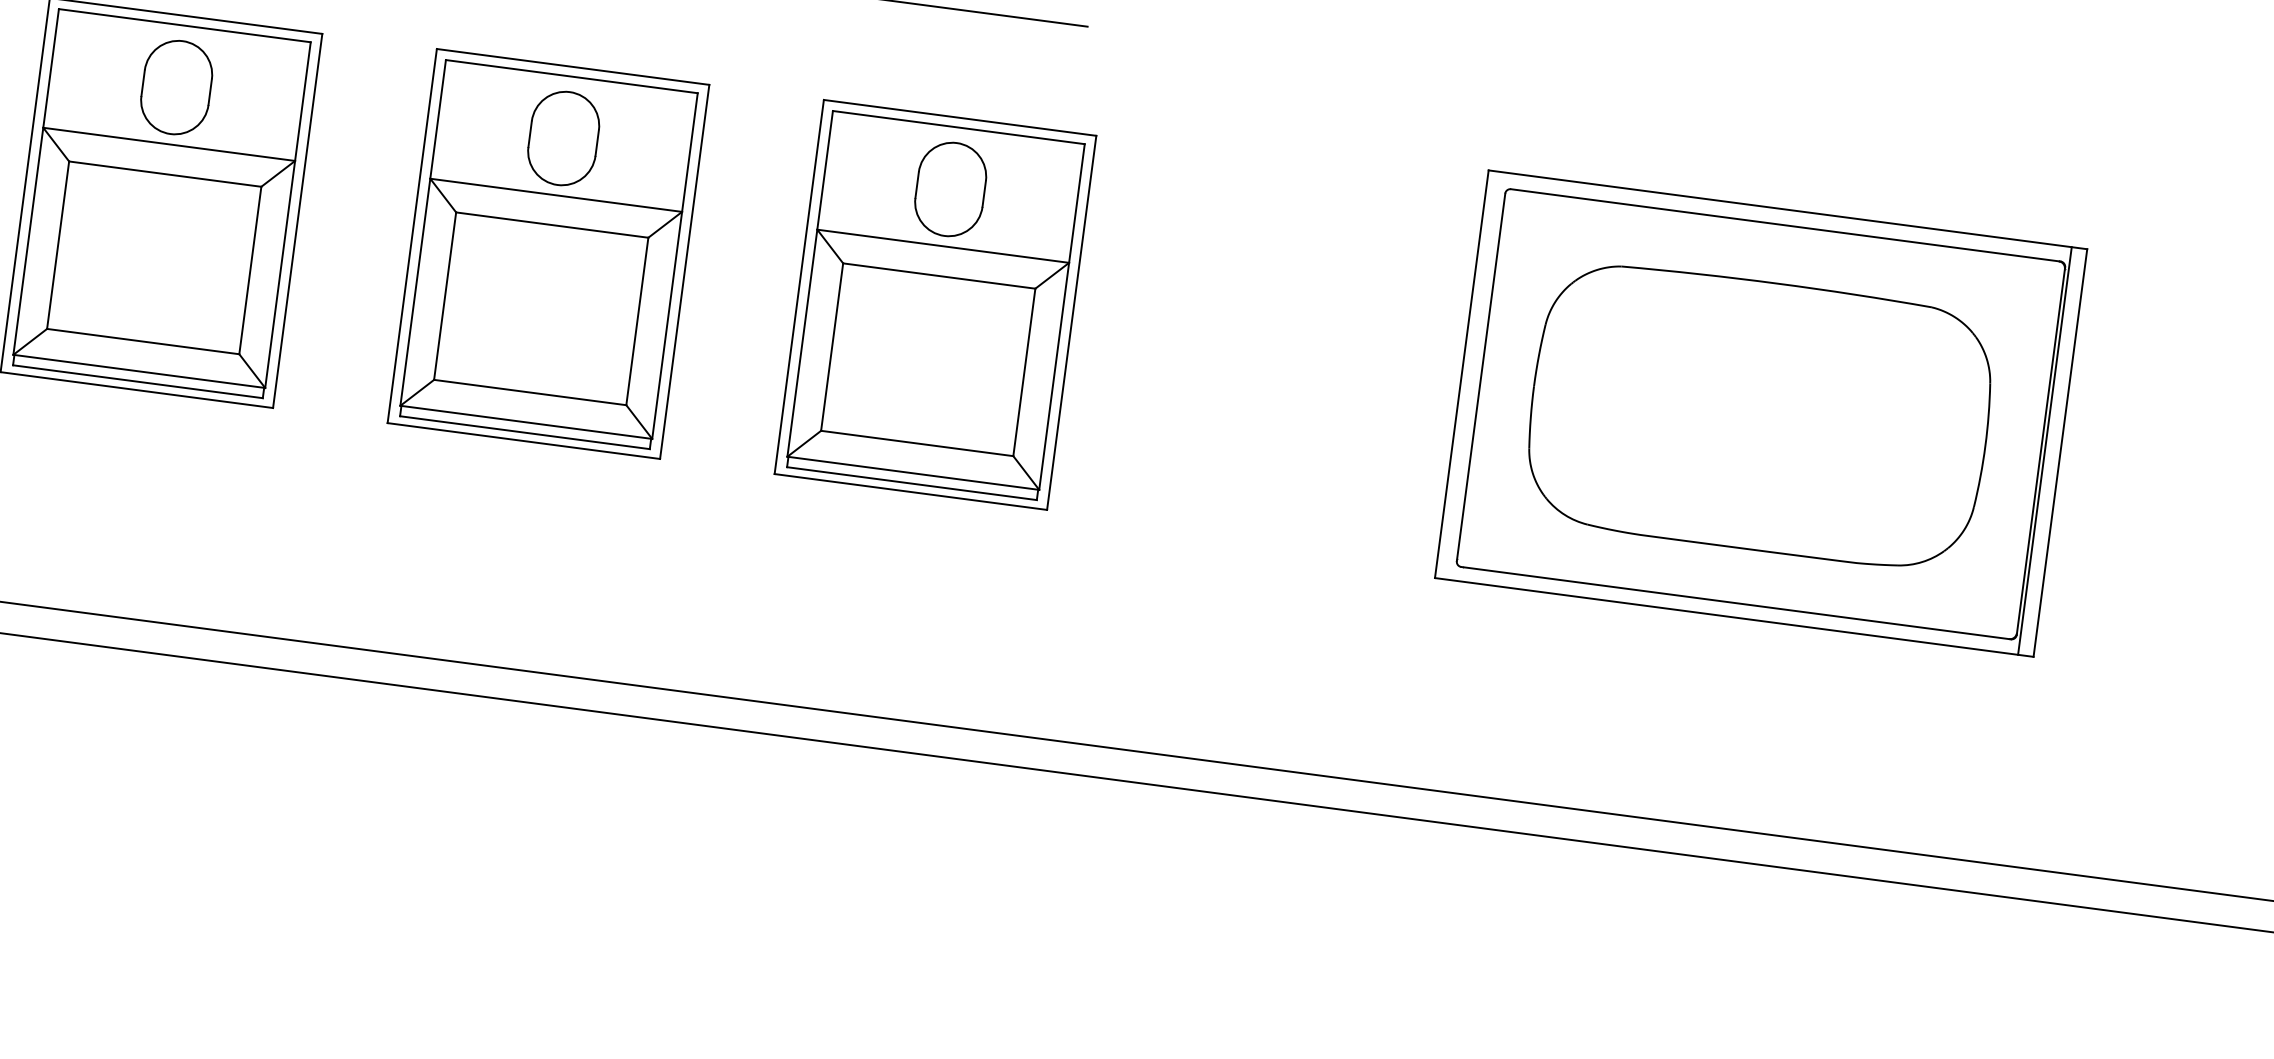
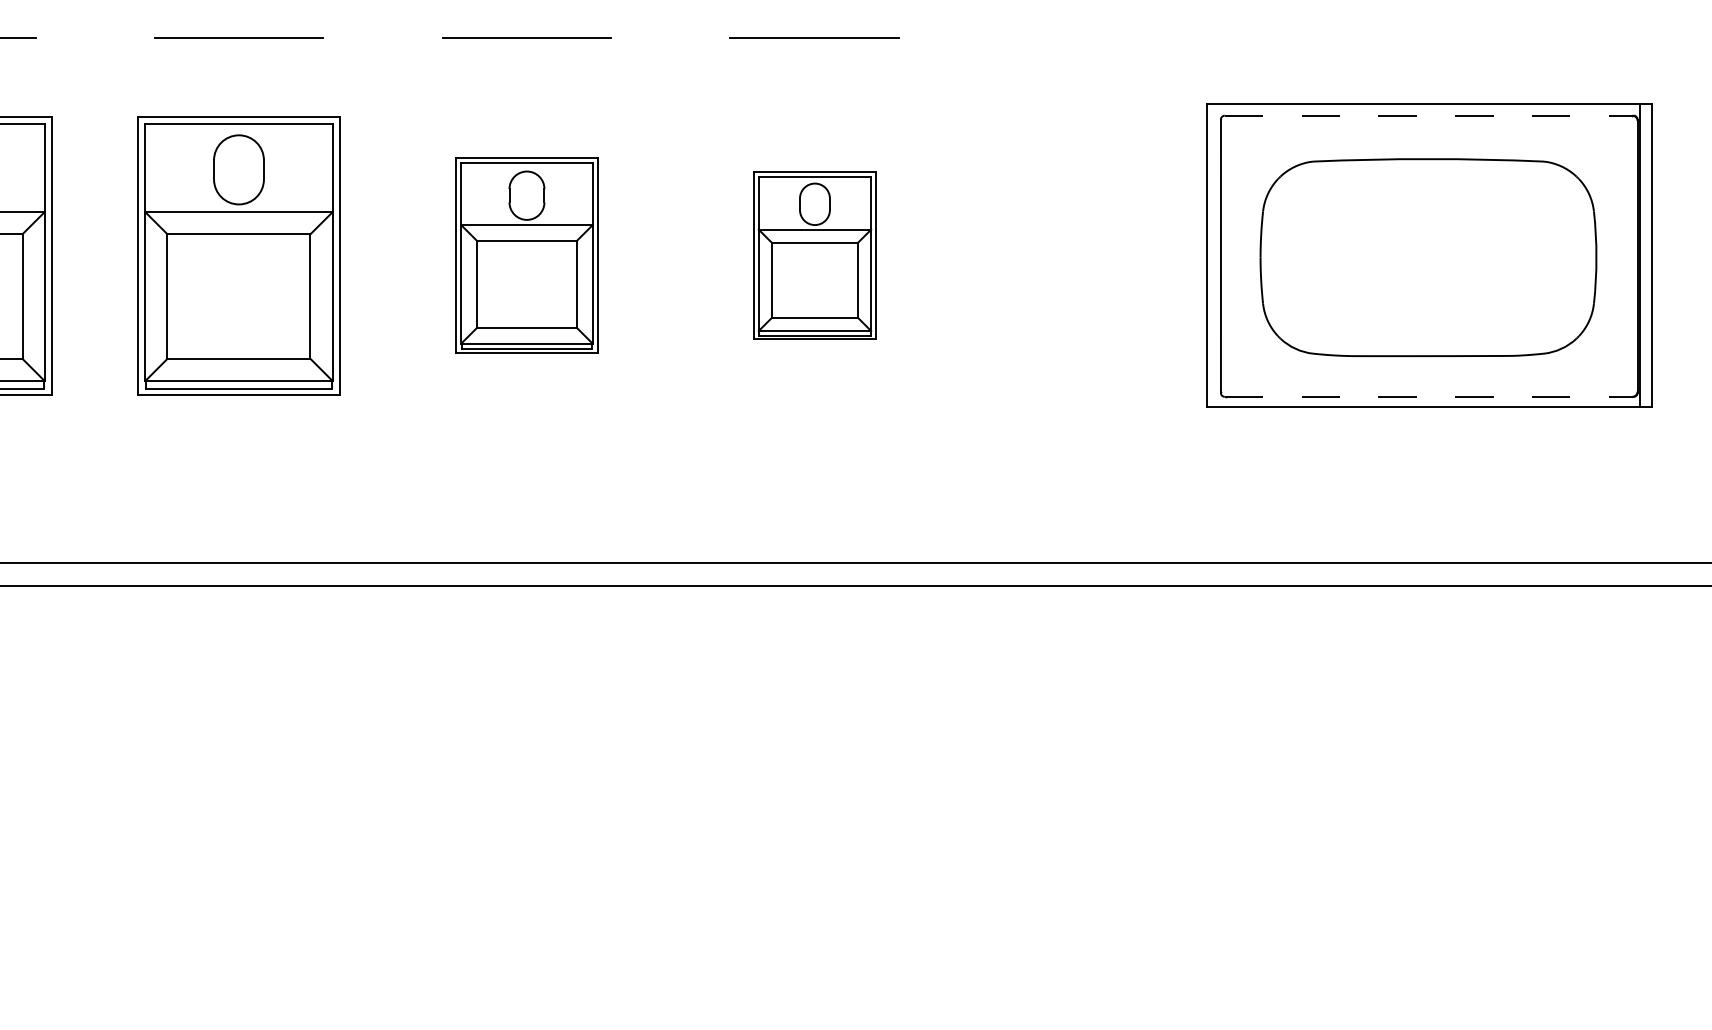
line: (1786, 225) -> (1429, 115), solid -> dashed
part: (547, 253) -> (526, 255), size x0.7
part: (934, 304) -> (814, 255), size x0.6
line: (1736, 602) -> (1429, 396), solid -> dashed

